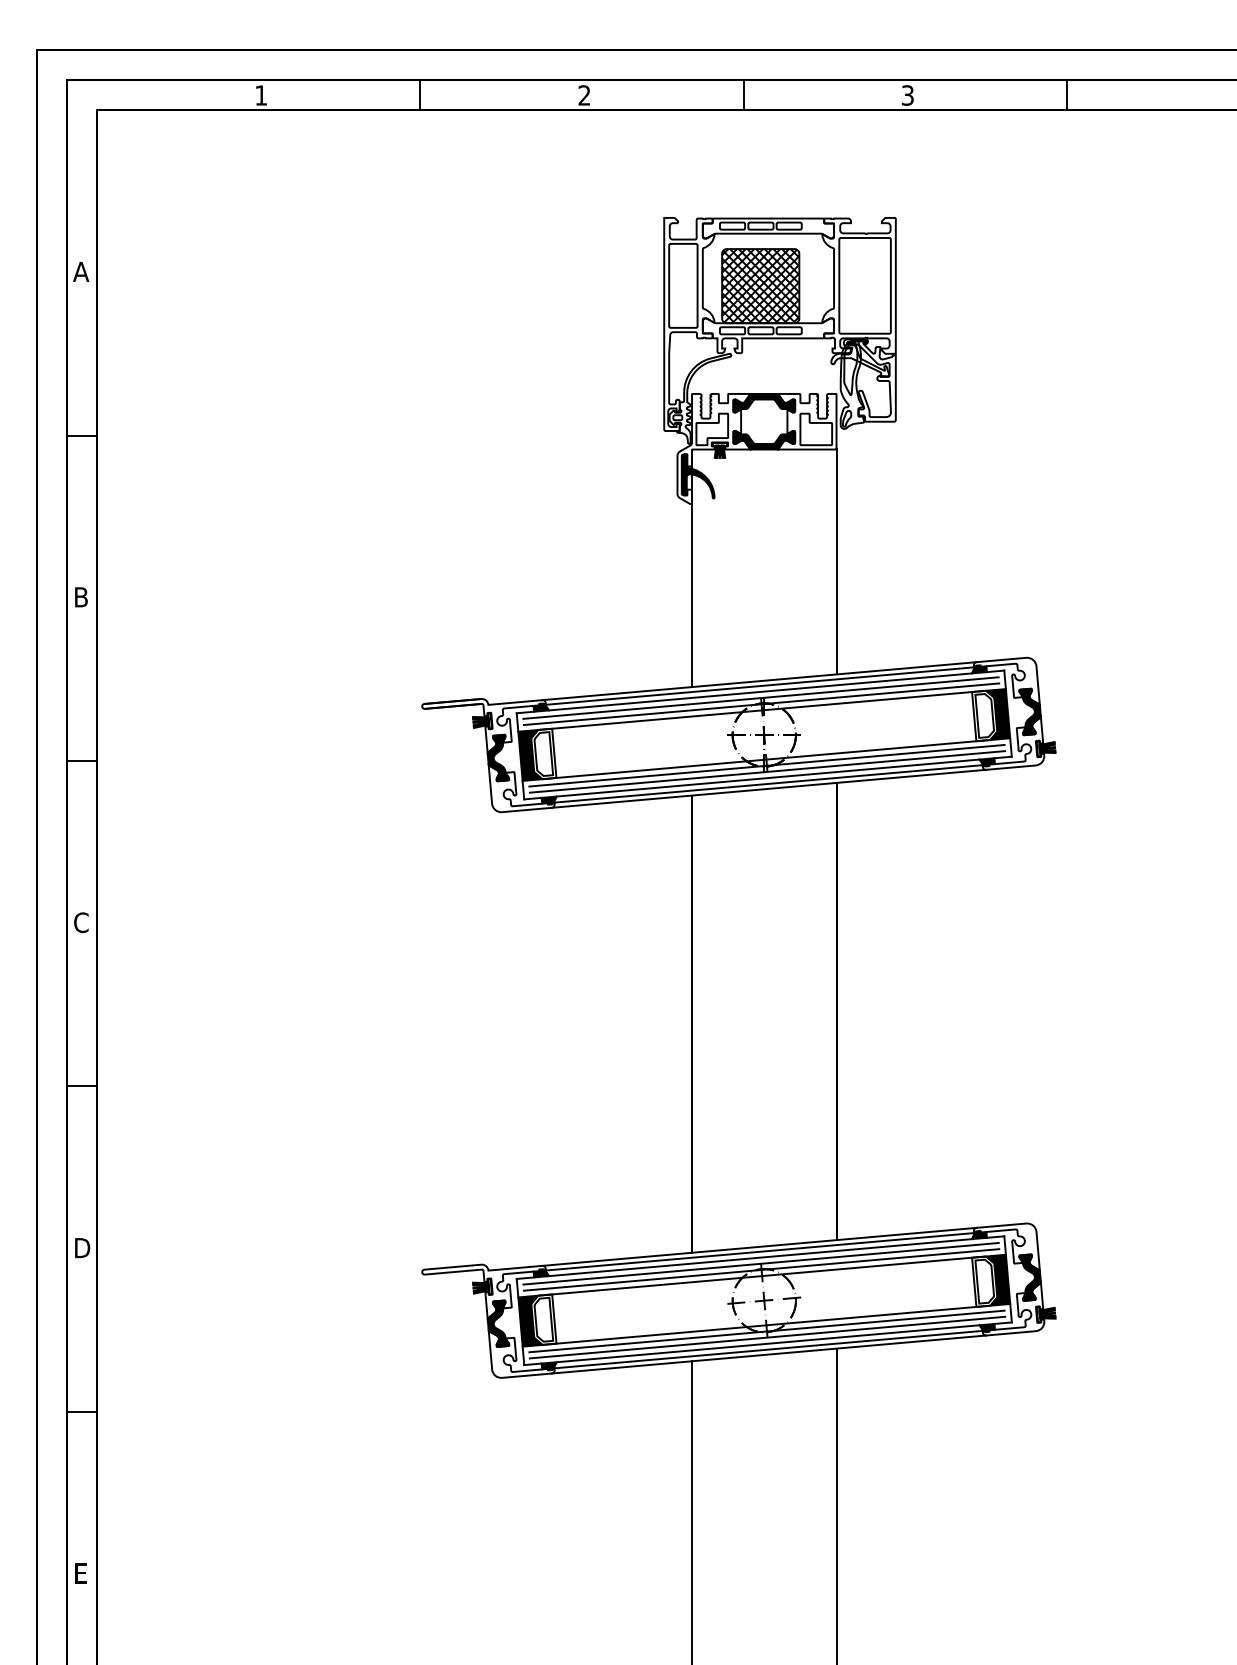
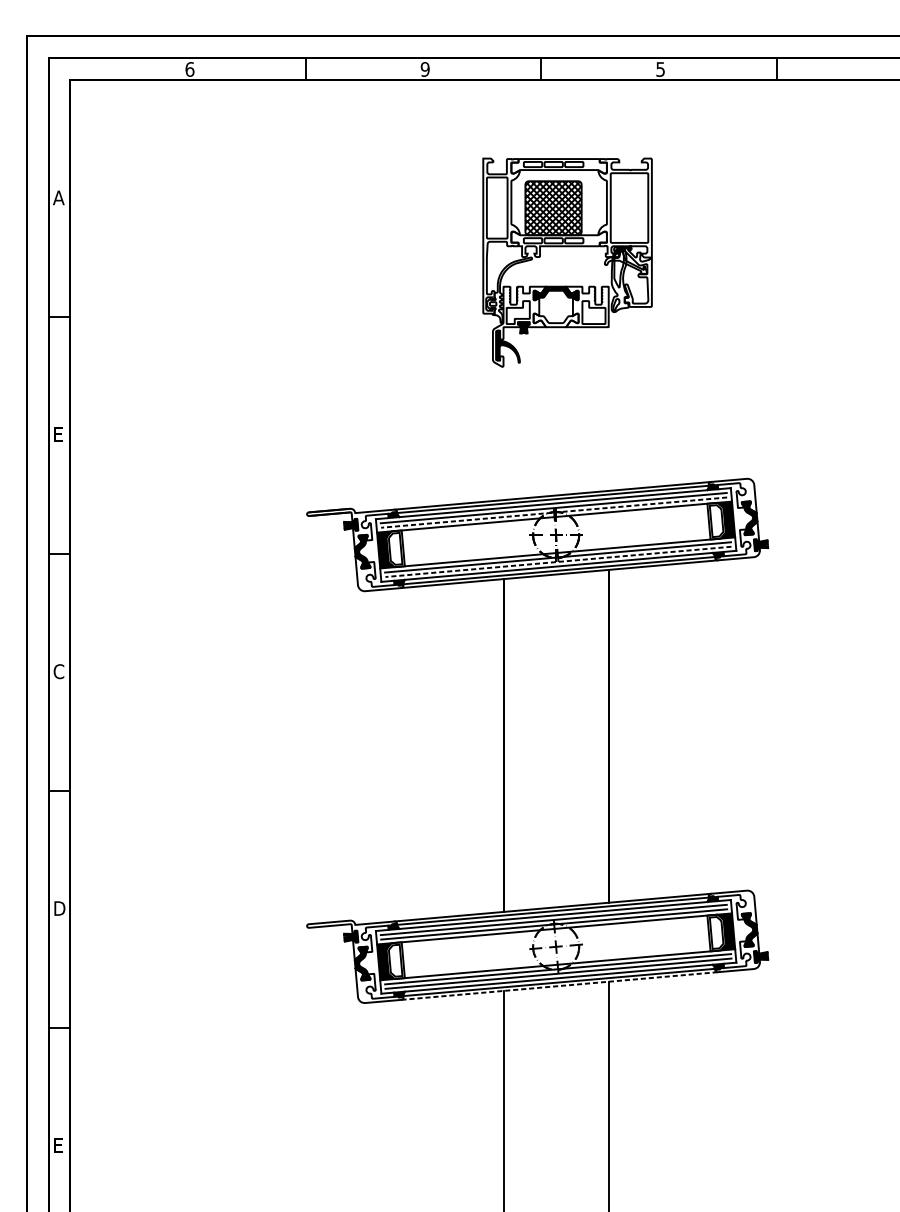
text: (261, 95) -> (190, 69), 1 -> 6
text: (584, 95) -> (425, 69), 2 -> 9
text: (907, 95) -> (660, 69), 3 -> 5
fill: (764, 440) -> (556, 320), removed
line: (836, 561) -> (608, 408), removed
line: (692, 568) -> (503, 413), removed
text: (81, 597) -> (59, 434), B -> E
line: (761, 704) -> (554, 512), solid -> dashed
line: (767, 771) -> (558, 561), solid -> dashed
line: (768, 1354) -> (559, 986), solid -> dashed

